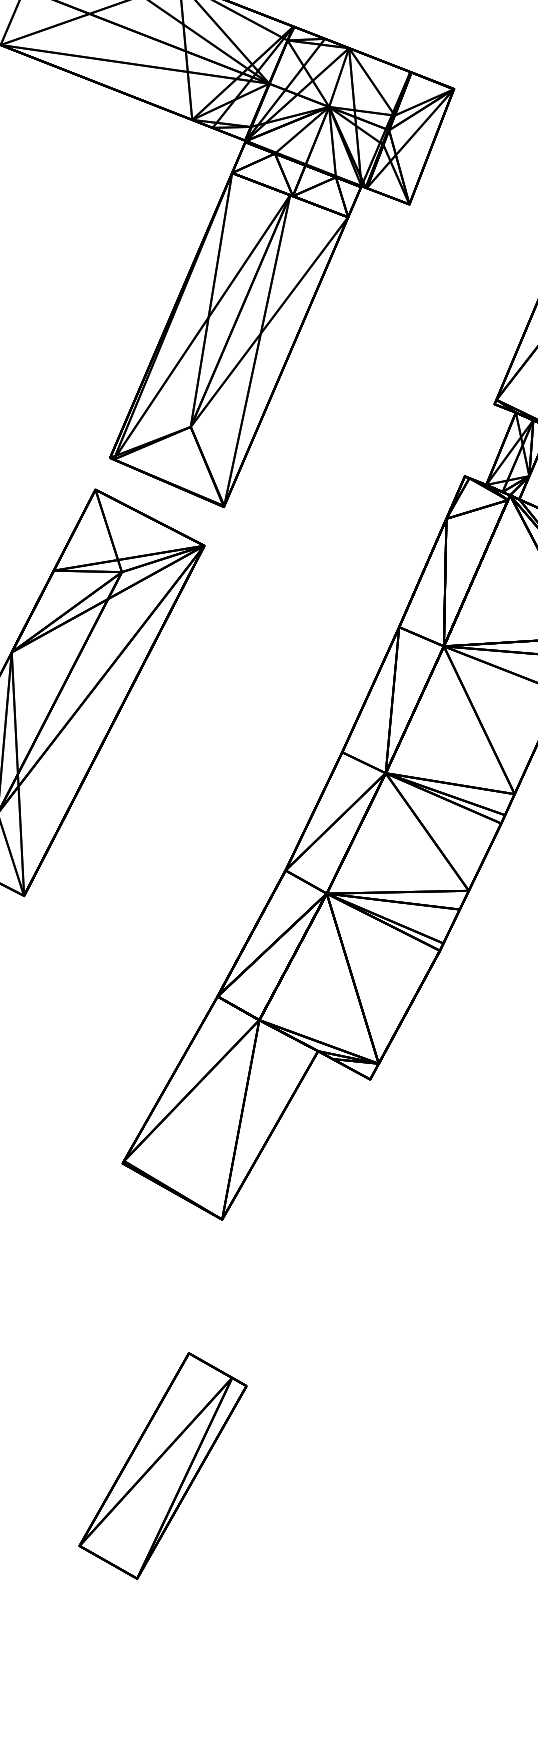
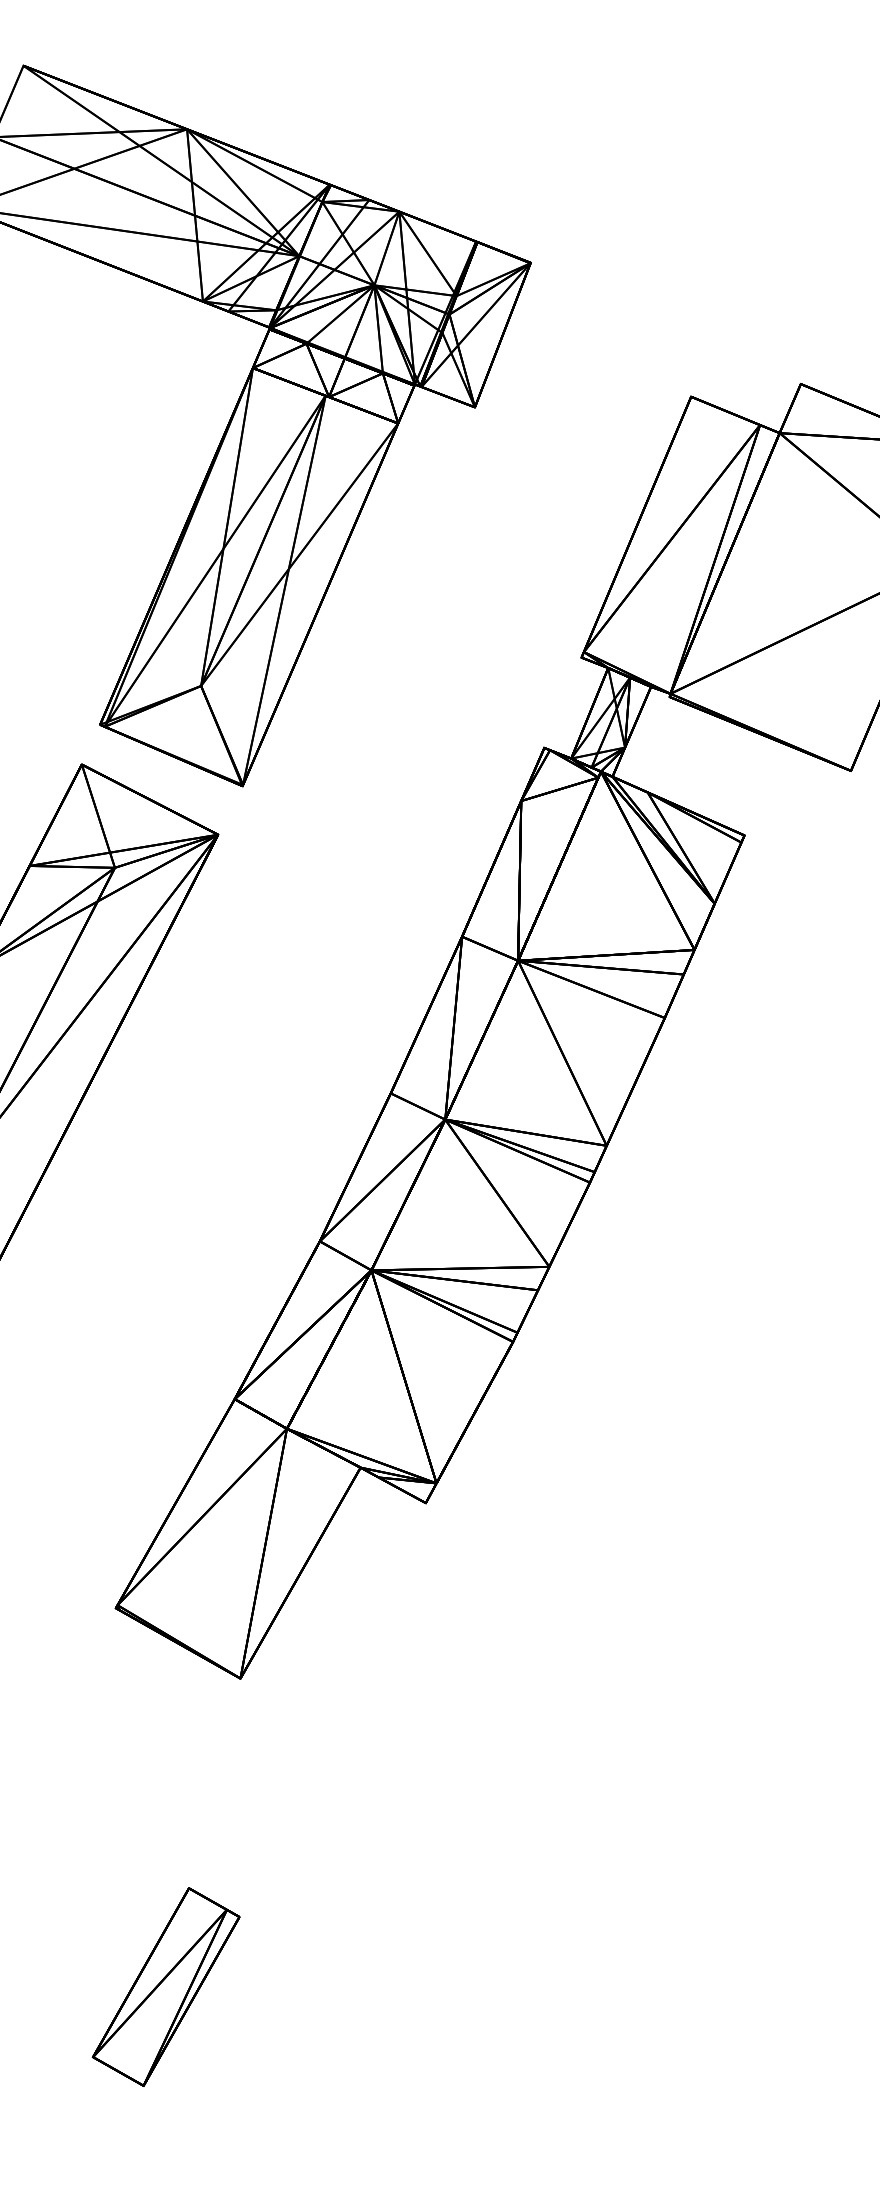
part: (162, 1465) -> (165, 1986), size x0.7

